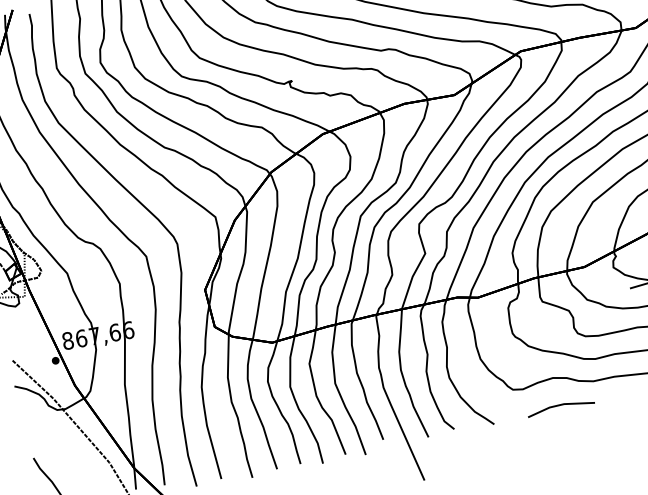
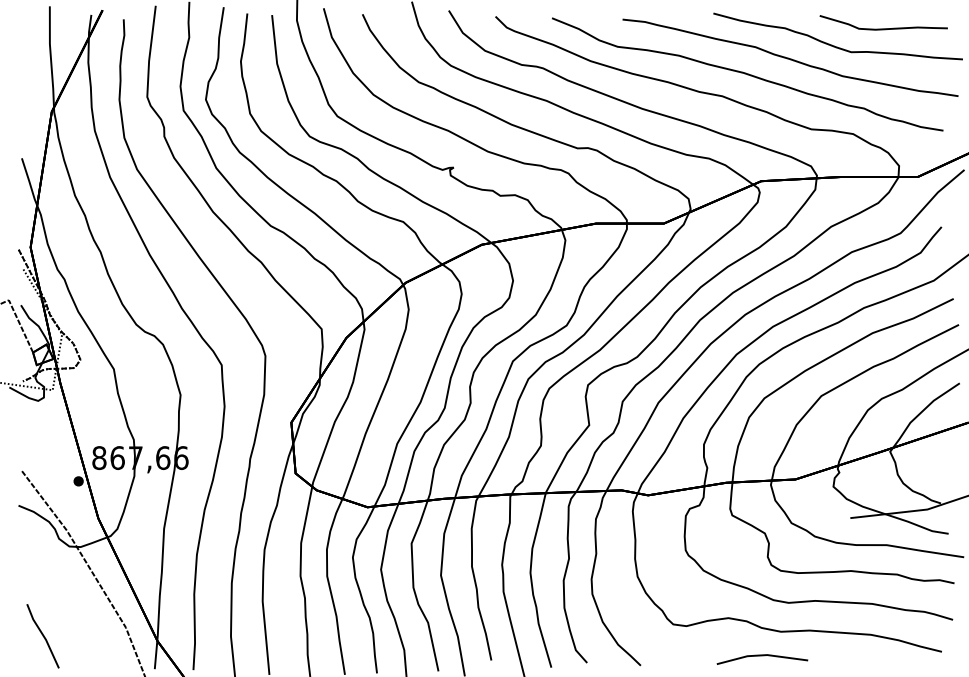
line: (560, 405) -> (762, 656), moved

